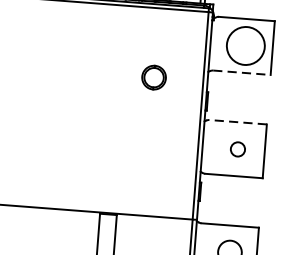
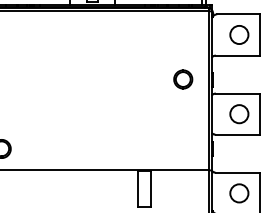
circle: (246, 45) -> (239, 34), size x0.62
line: (242, 72) -> (238, 55), dashed -> solid
part: (154, 77) -> (183, 79), moved
line: (237, 122) -> (237, 93), dashed -> solid
circle: (238, 149) -> (239, 114), size x1.67

